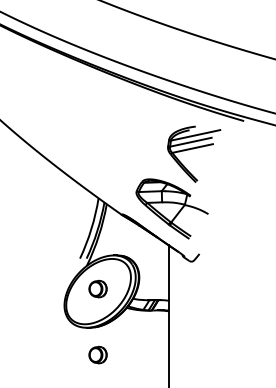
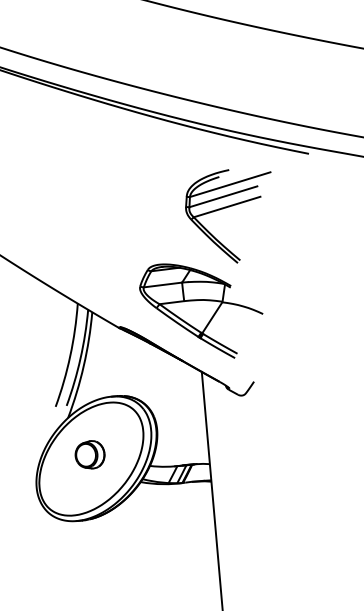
part: (97, 354) -> (98, 564), removed

